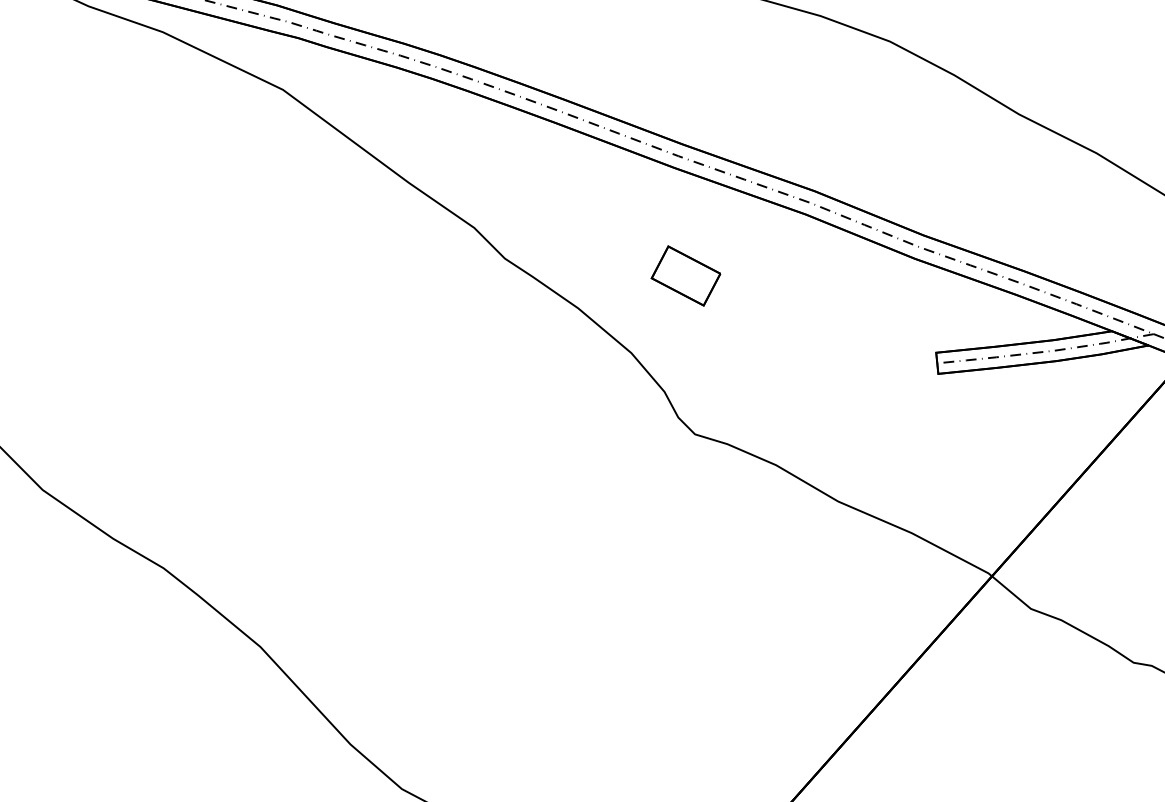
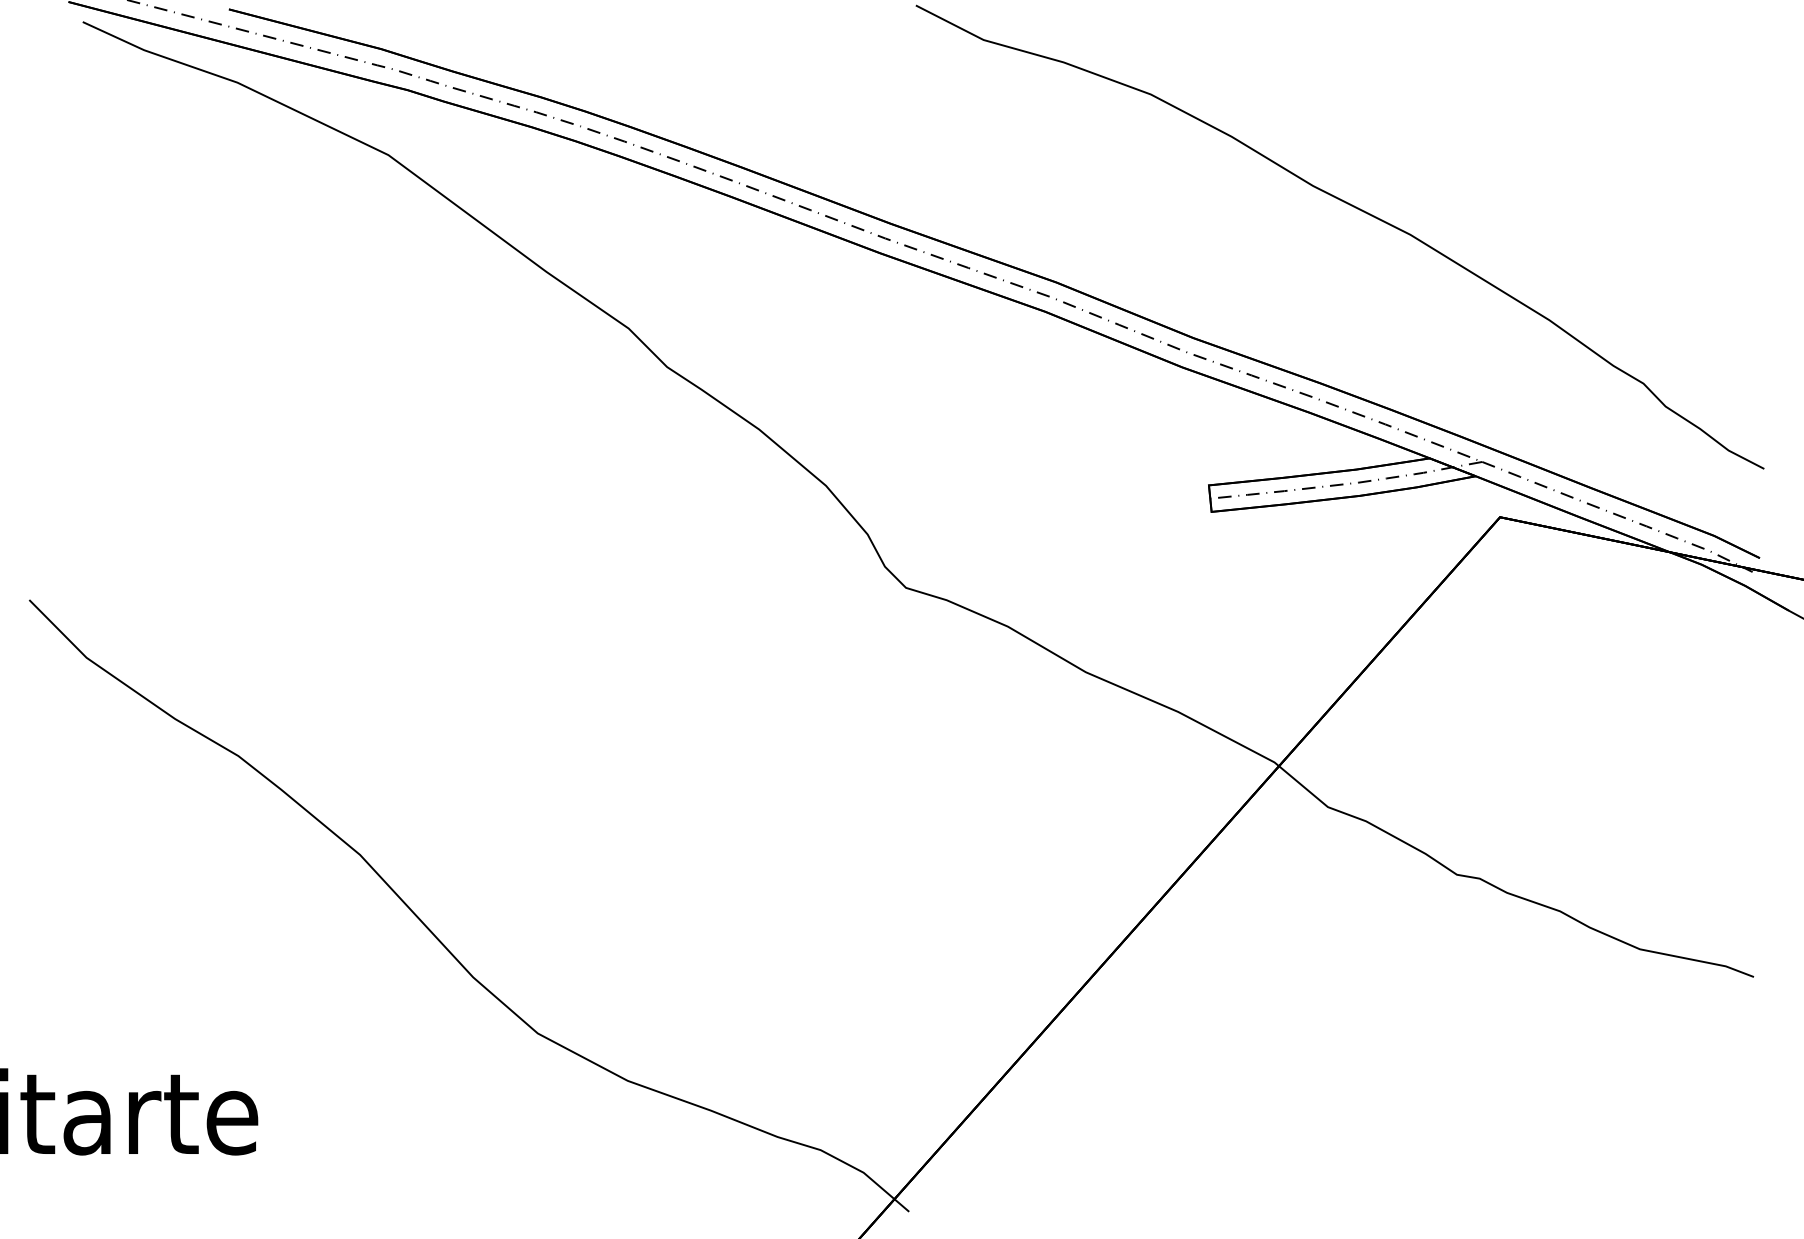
part: (685, 275) -> (894, 388), removed

